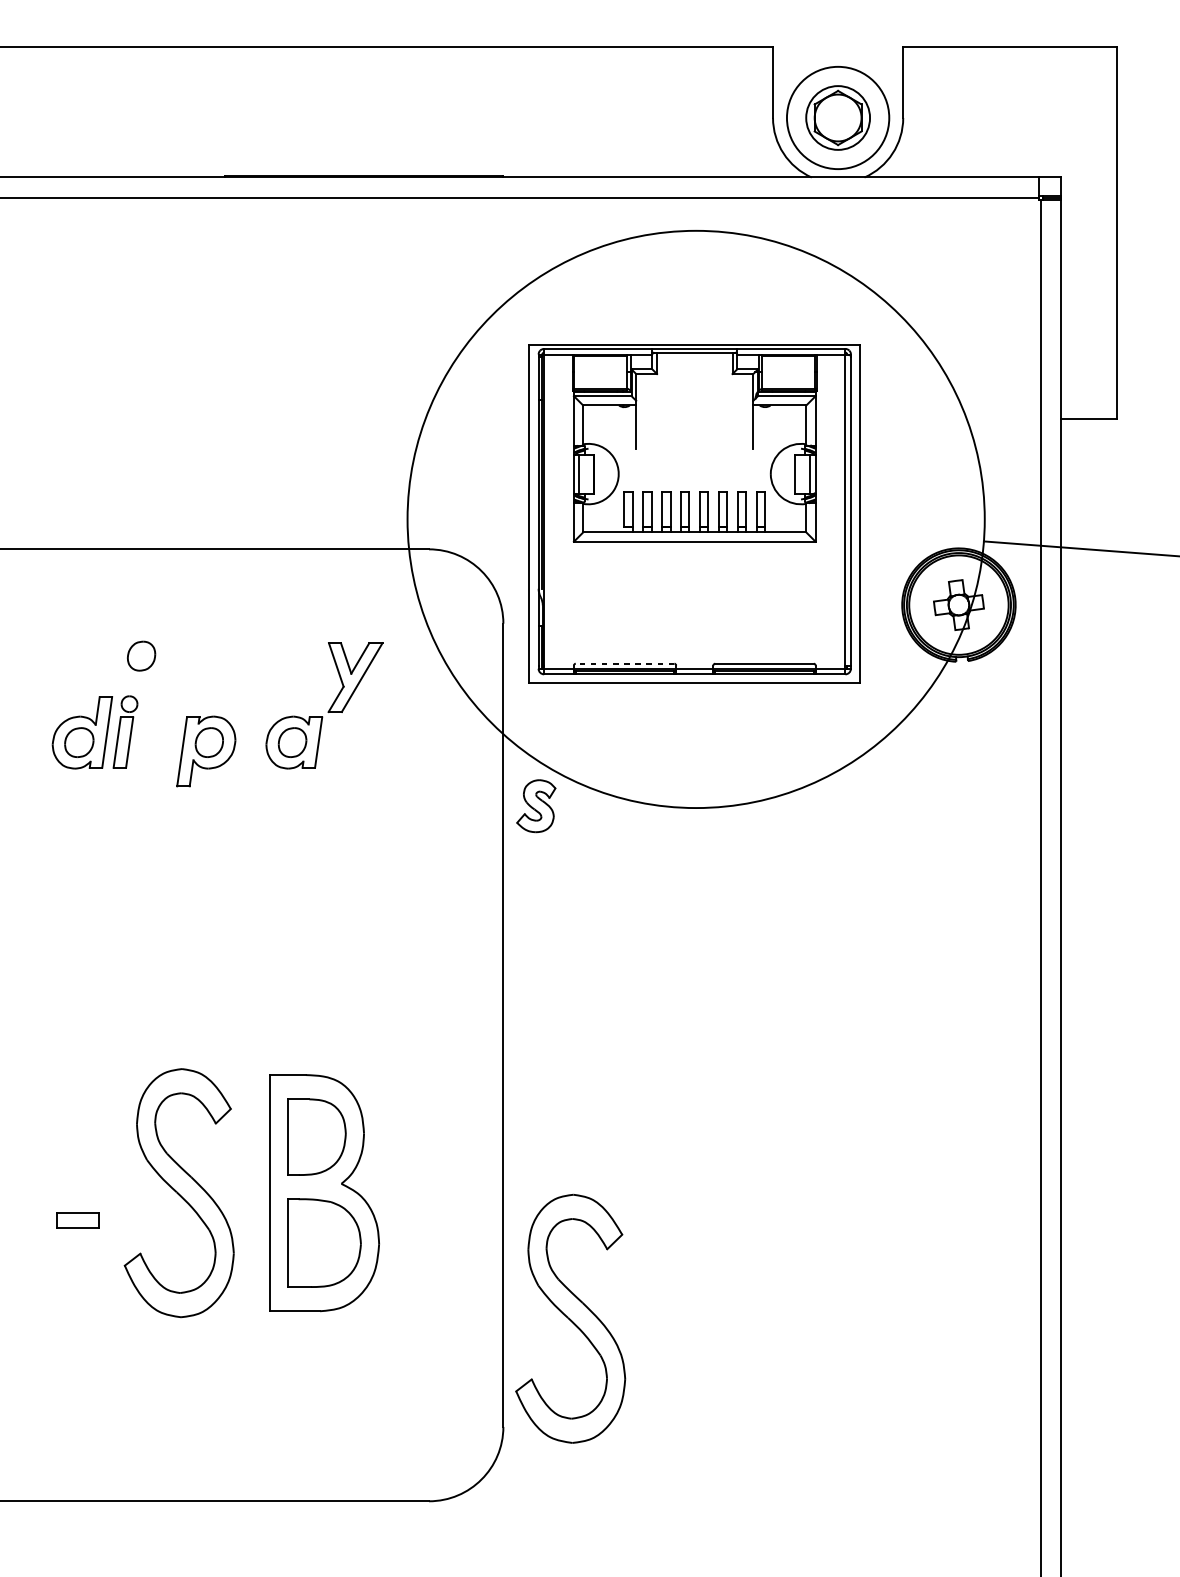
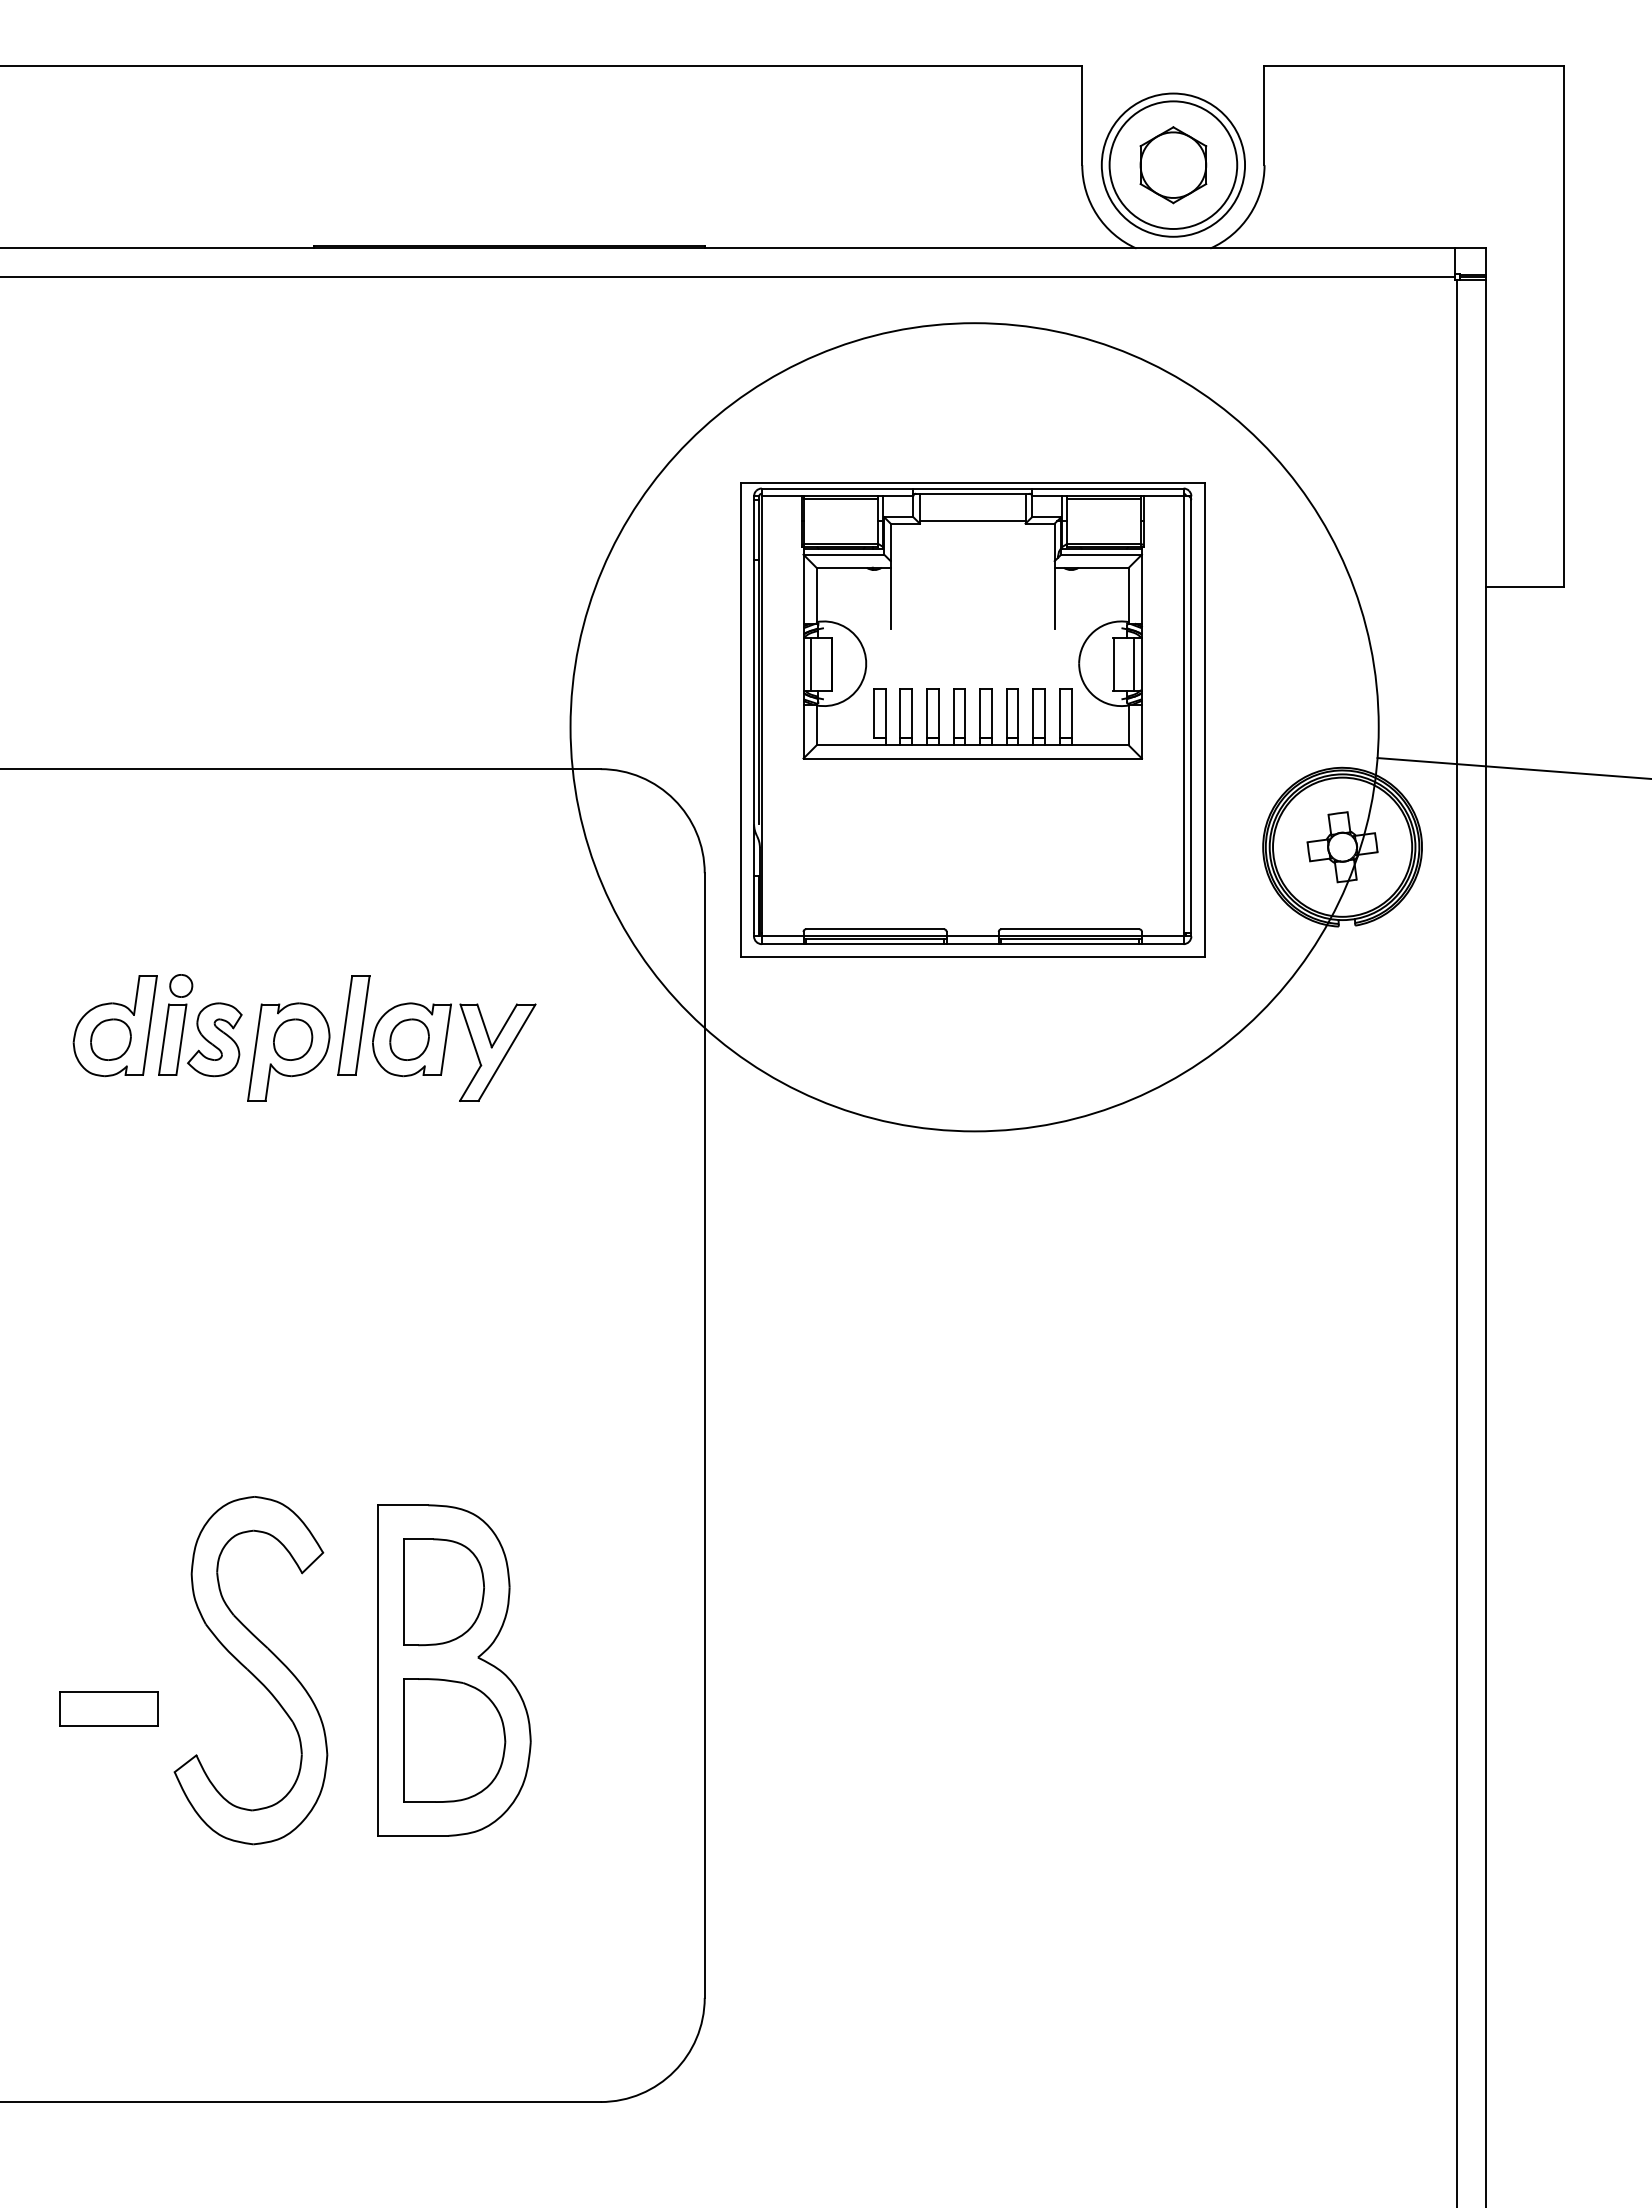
circle: (838, 118) -> (1173, 165), size x1.43
line: (694, 372) -> (972, 521), added
part: (141, 656) -> (198, 918), removed
line: (624, 663) -> (874, 929), dashed -> solid
part: (355, 677) -> (497, 1052), moved
part: (252, 732) -> (353, 1025), added
part: (536, 805) -> (214, 1039), moved
part: (77, 1220) -> (108, 1708), size x1.67
part: (570, 1318) -> (798, 1846), removed

